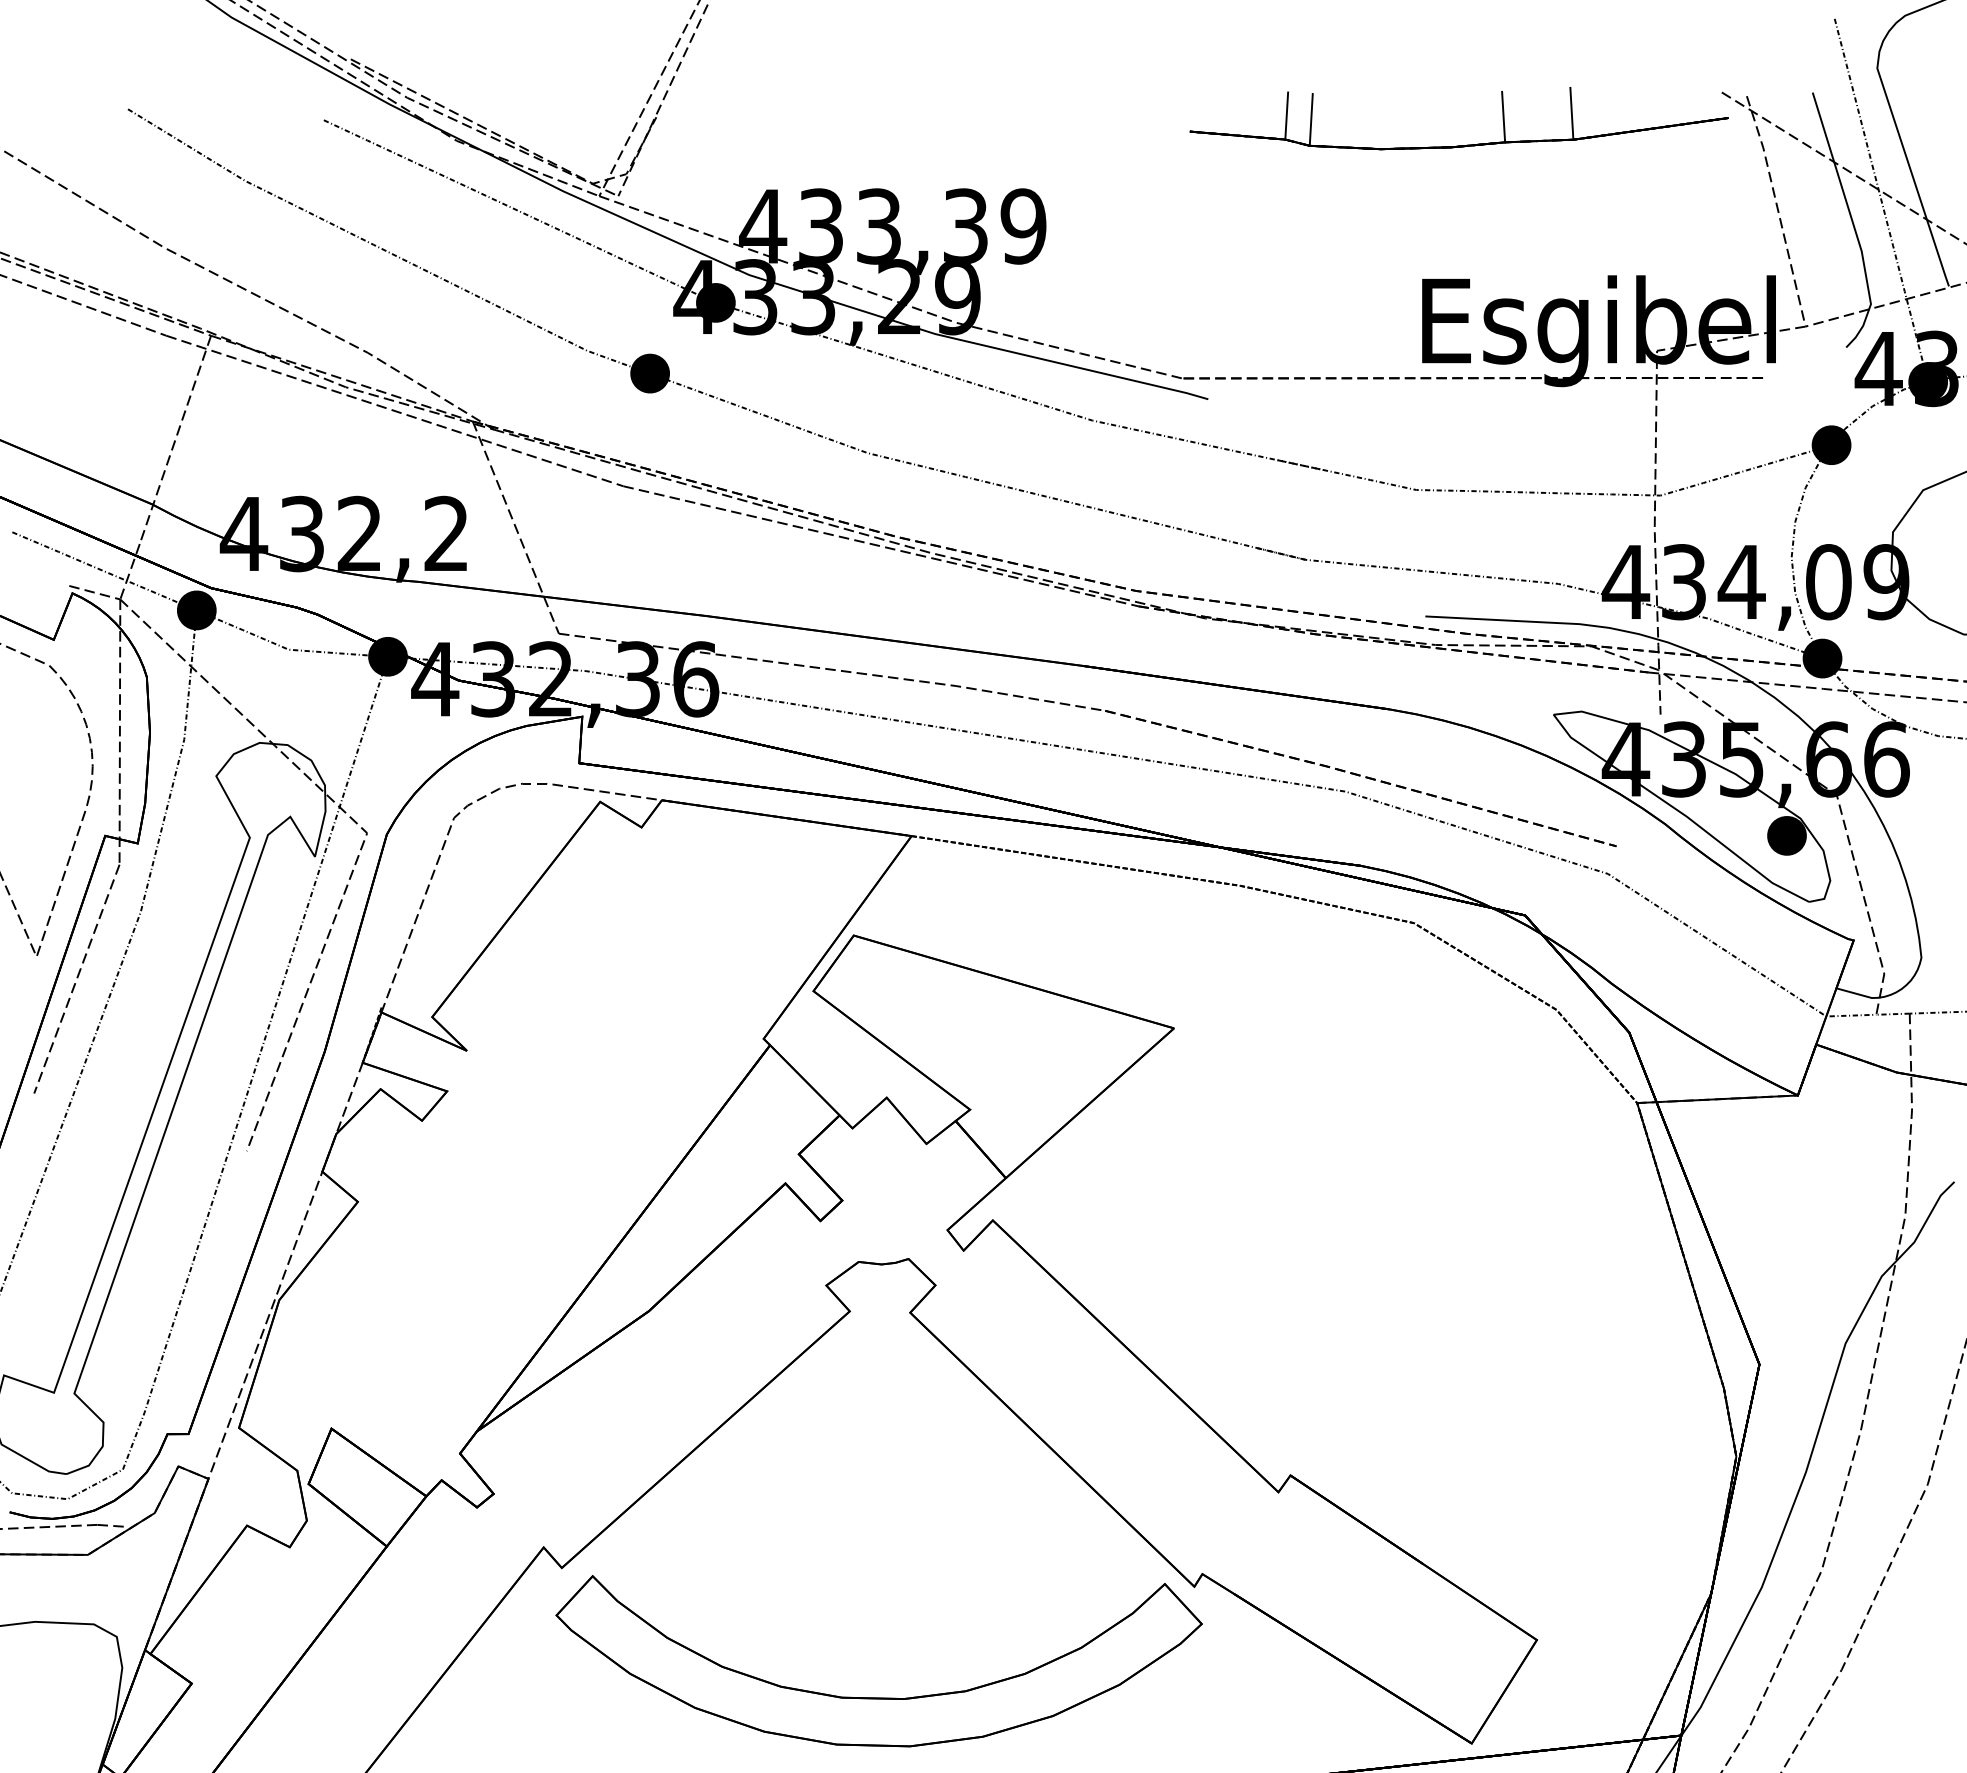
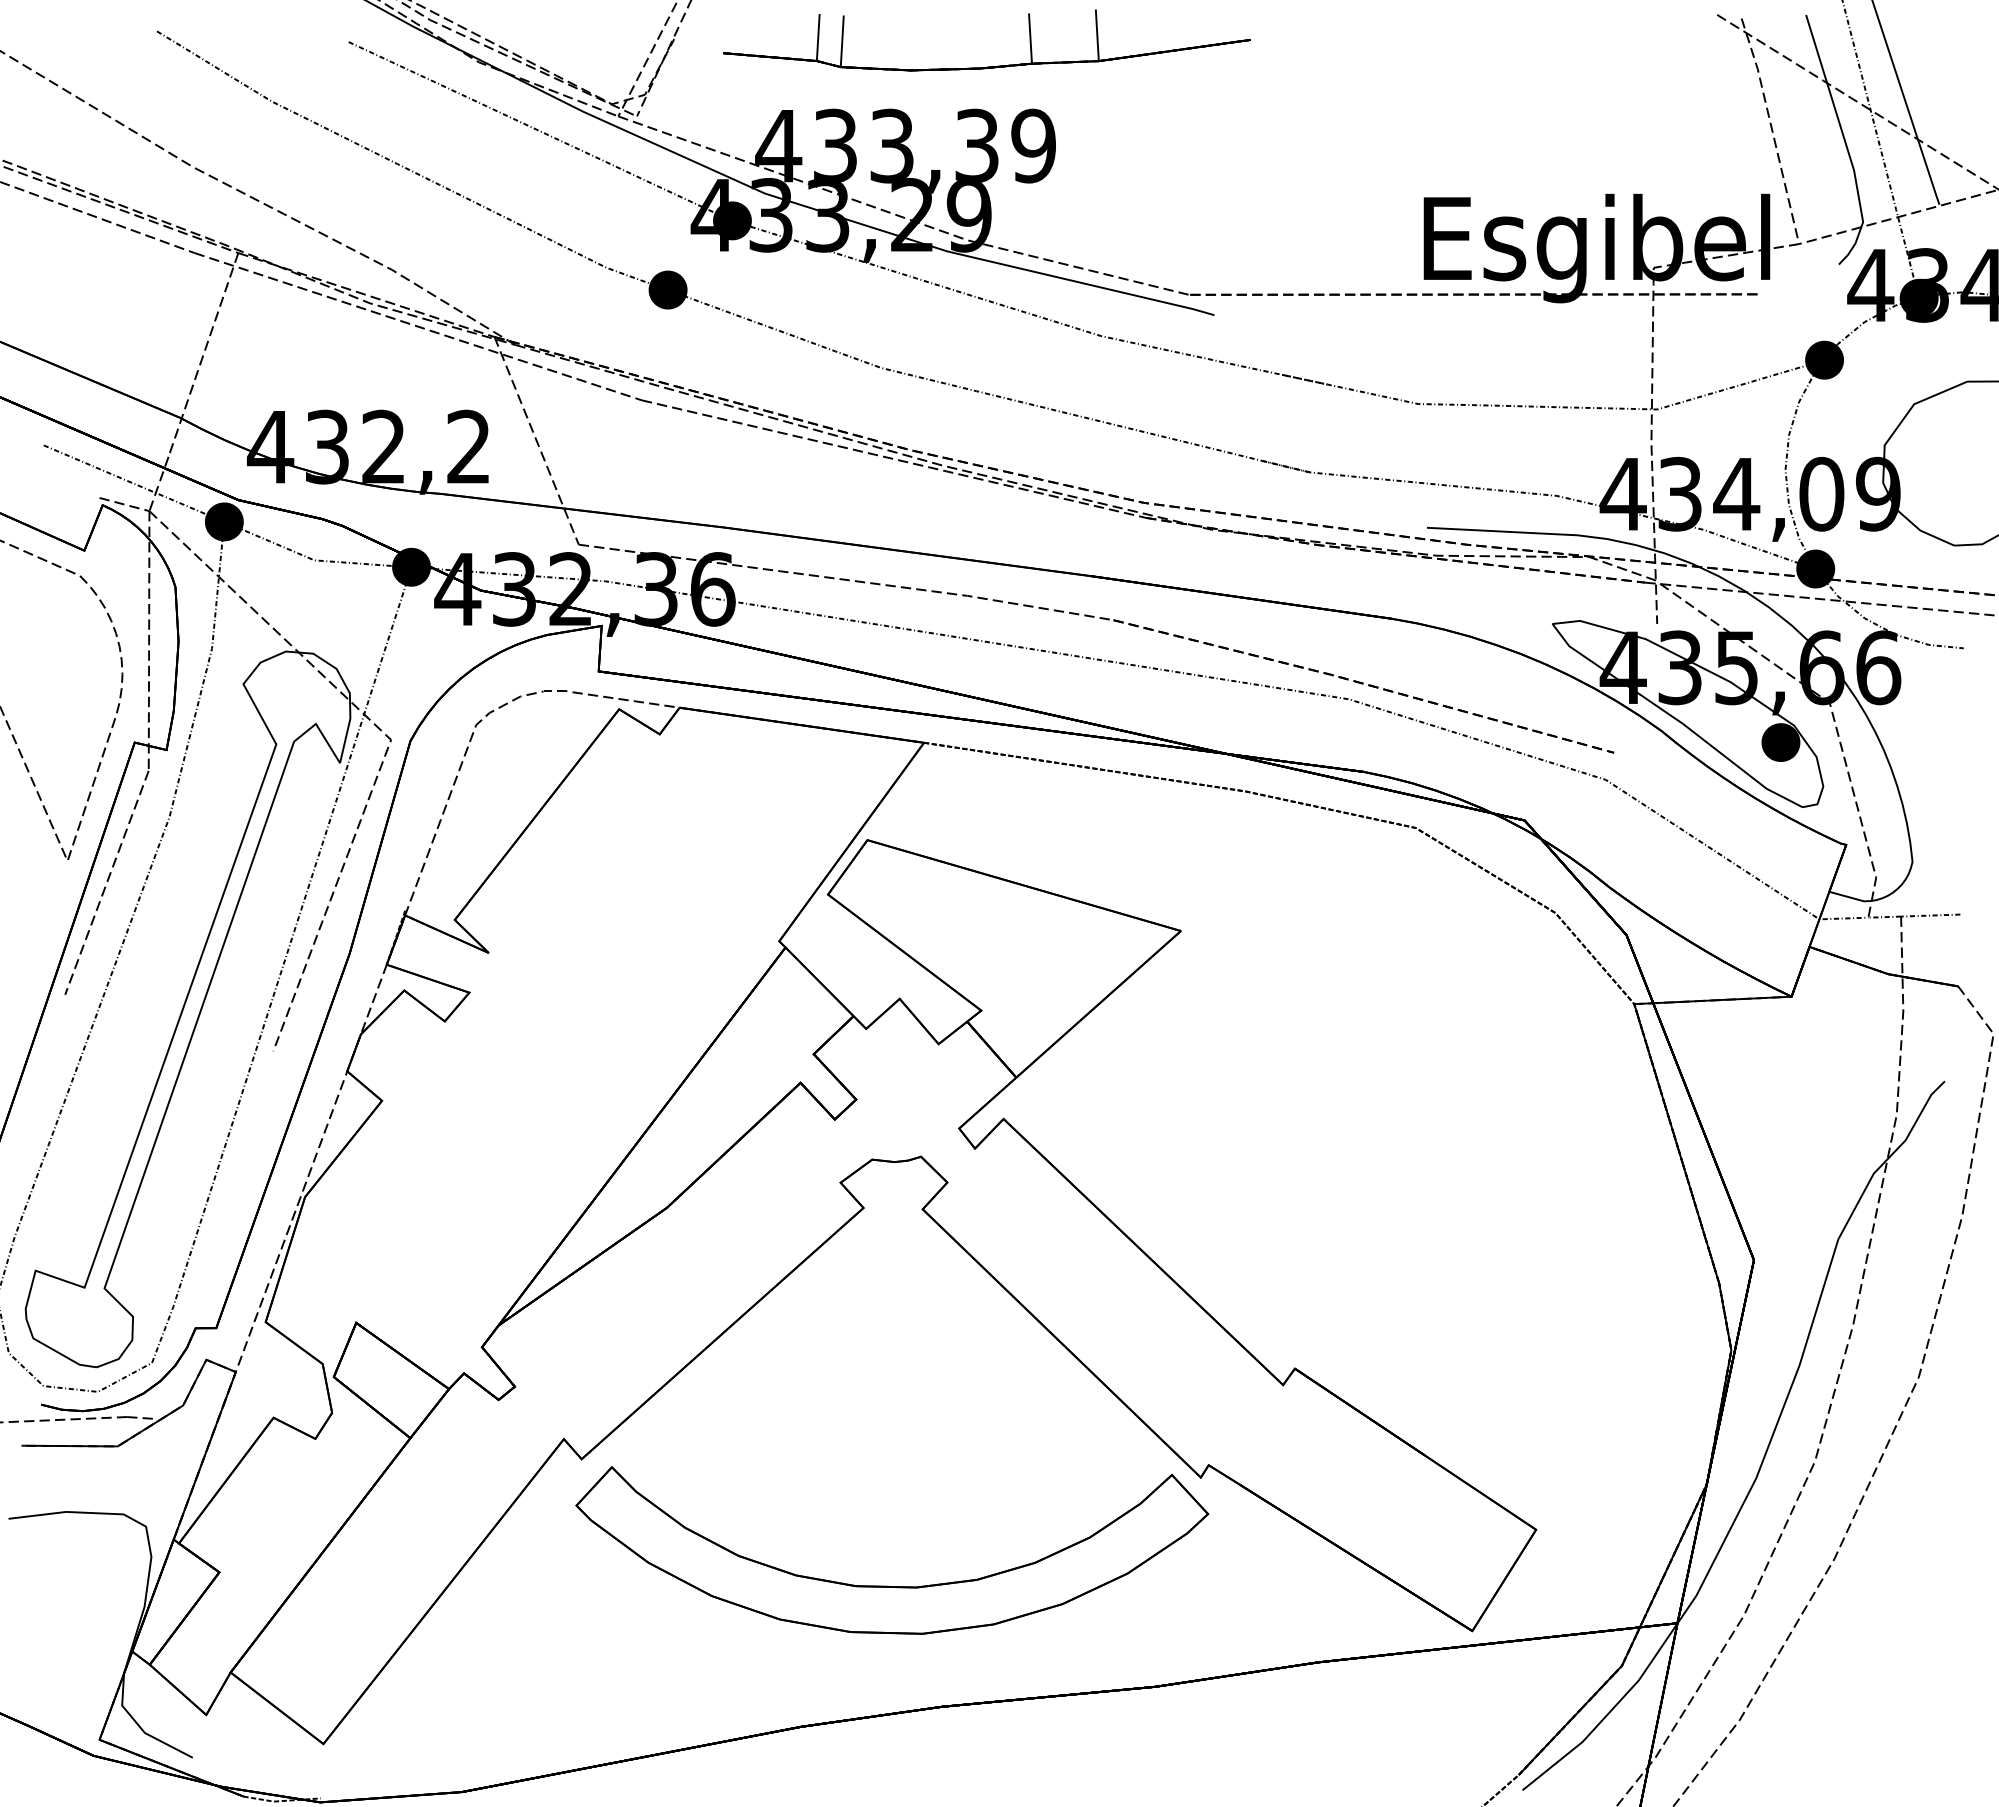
part: (1459, 145) -> (987, 66), moved

